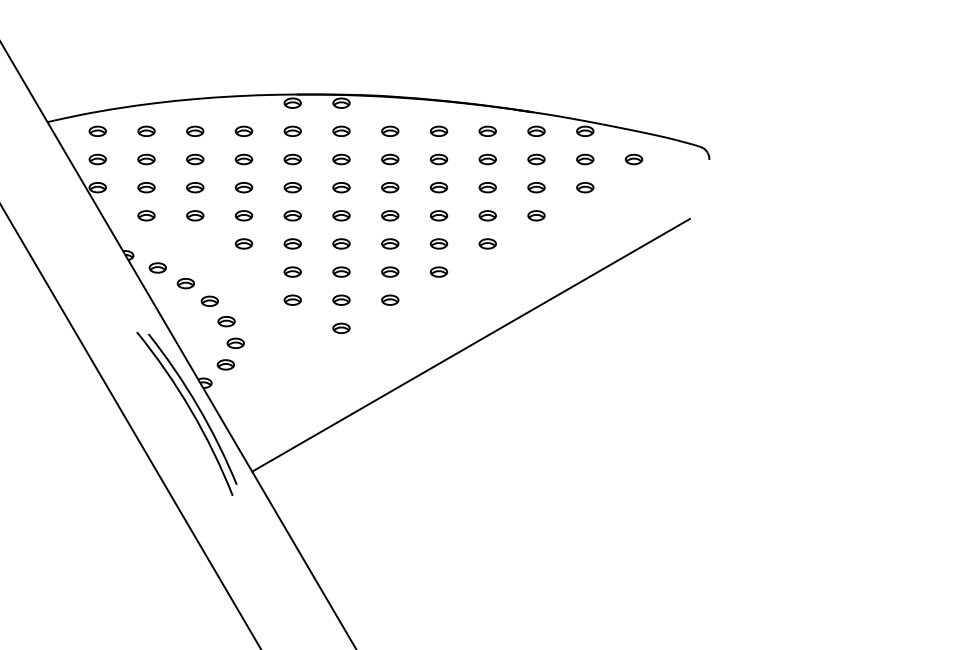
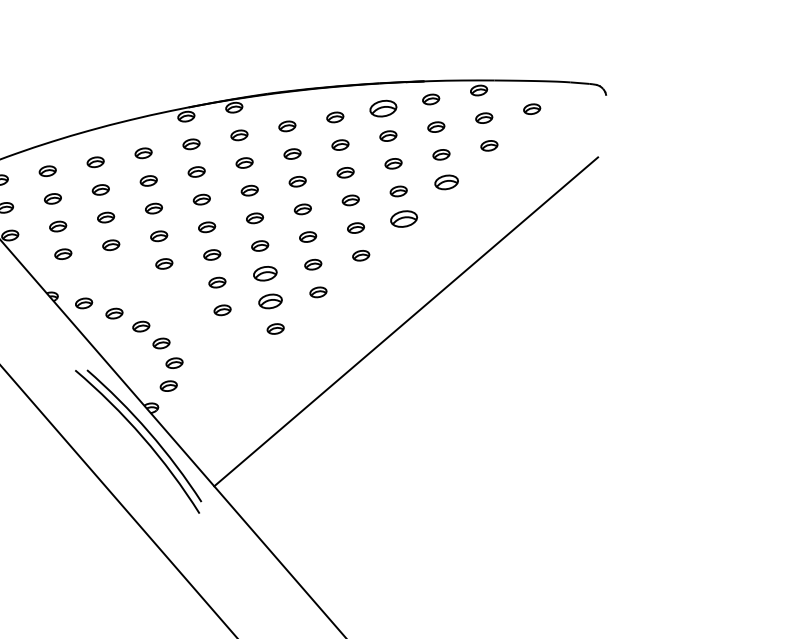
part: (487, 130) -> (382, 107), size x1.6
part: (536, 215) -> (446, 182), size x1.4
part: (487, 243) -> (403, 218), size x1.6
part: (341, 271) -> (265, 273), size x1.4
part: (341, 299) -> (270, 300), size x1.4

